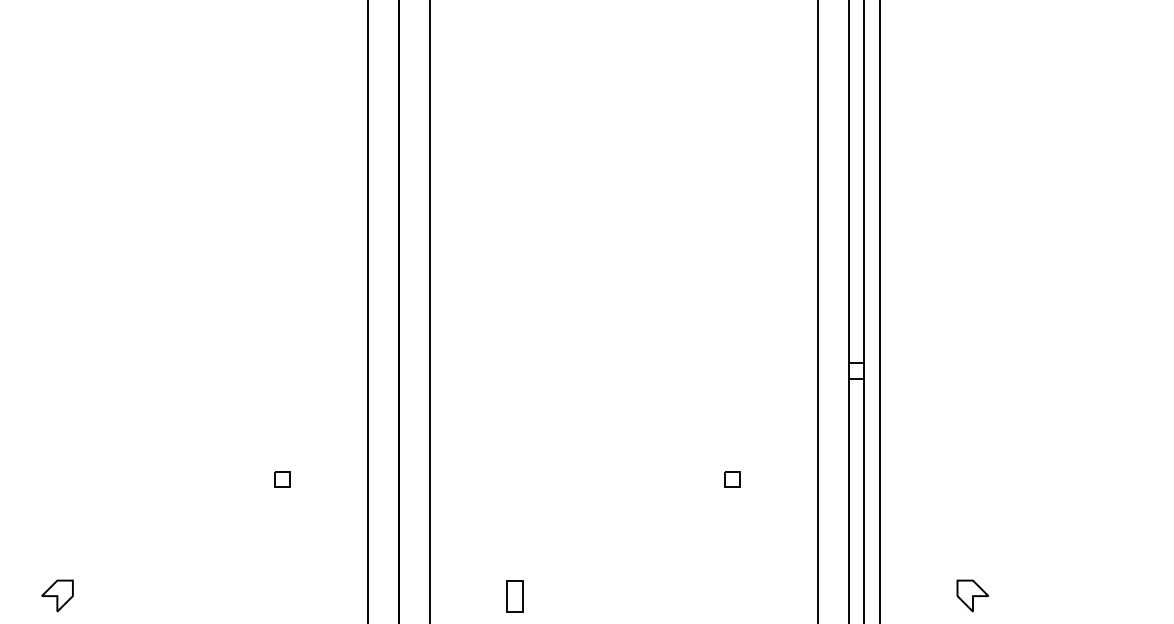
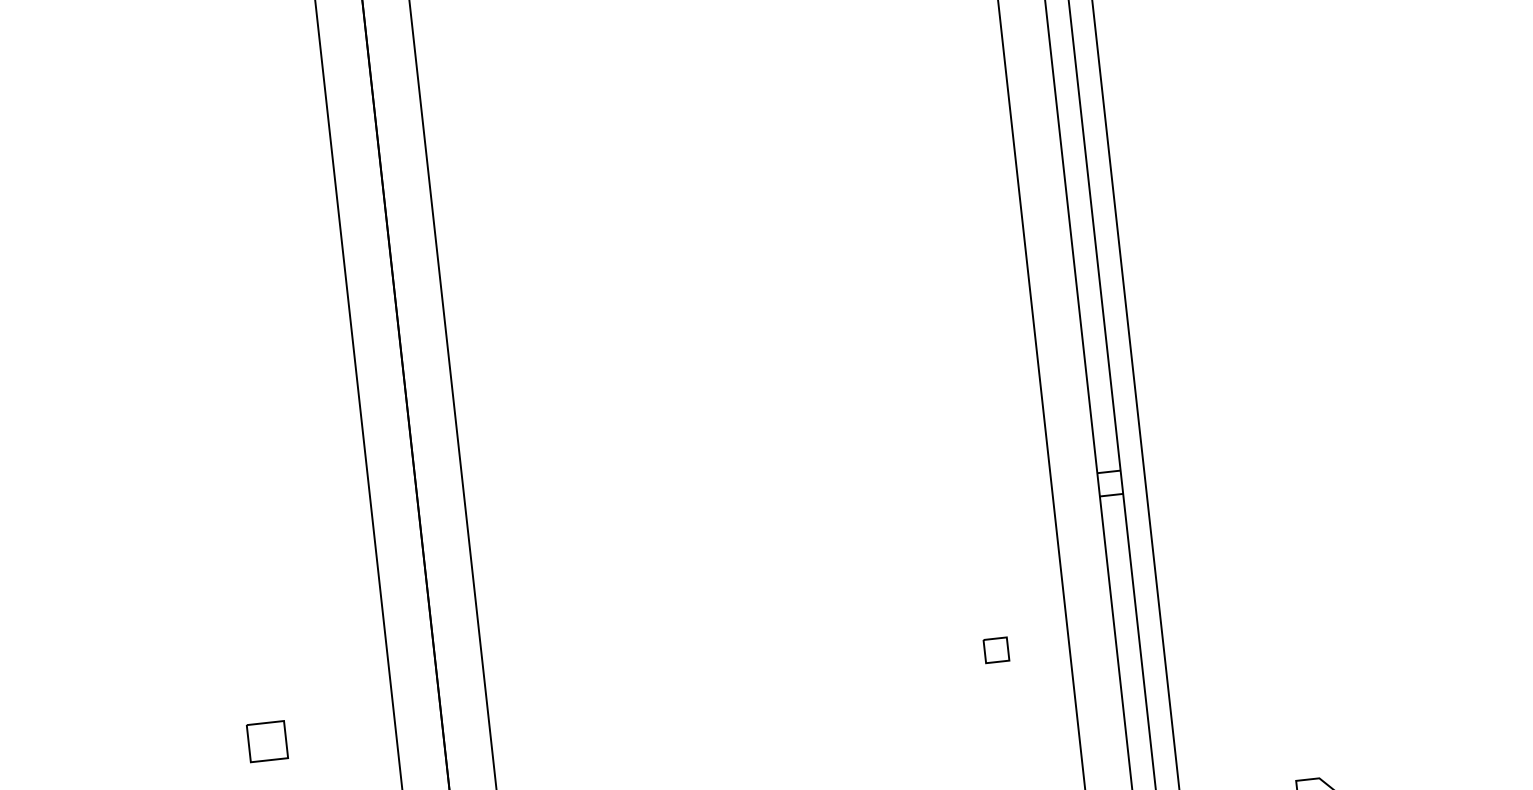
part: (282, 479) -> (267, 741), size x1.6
part: (732, 479) -> (996, 649), moved

